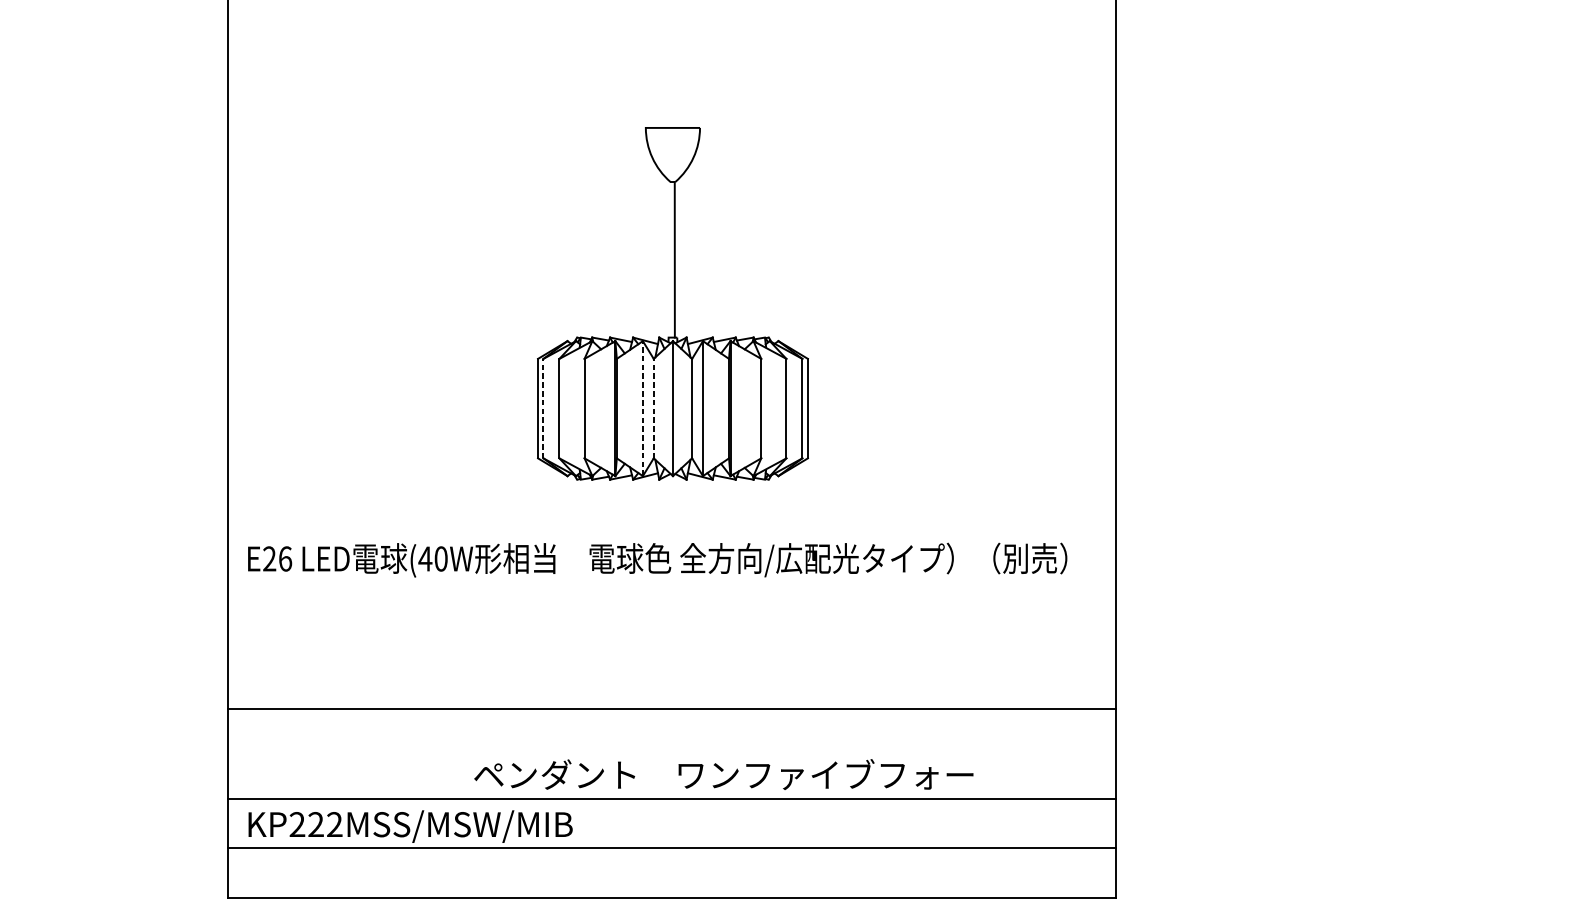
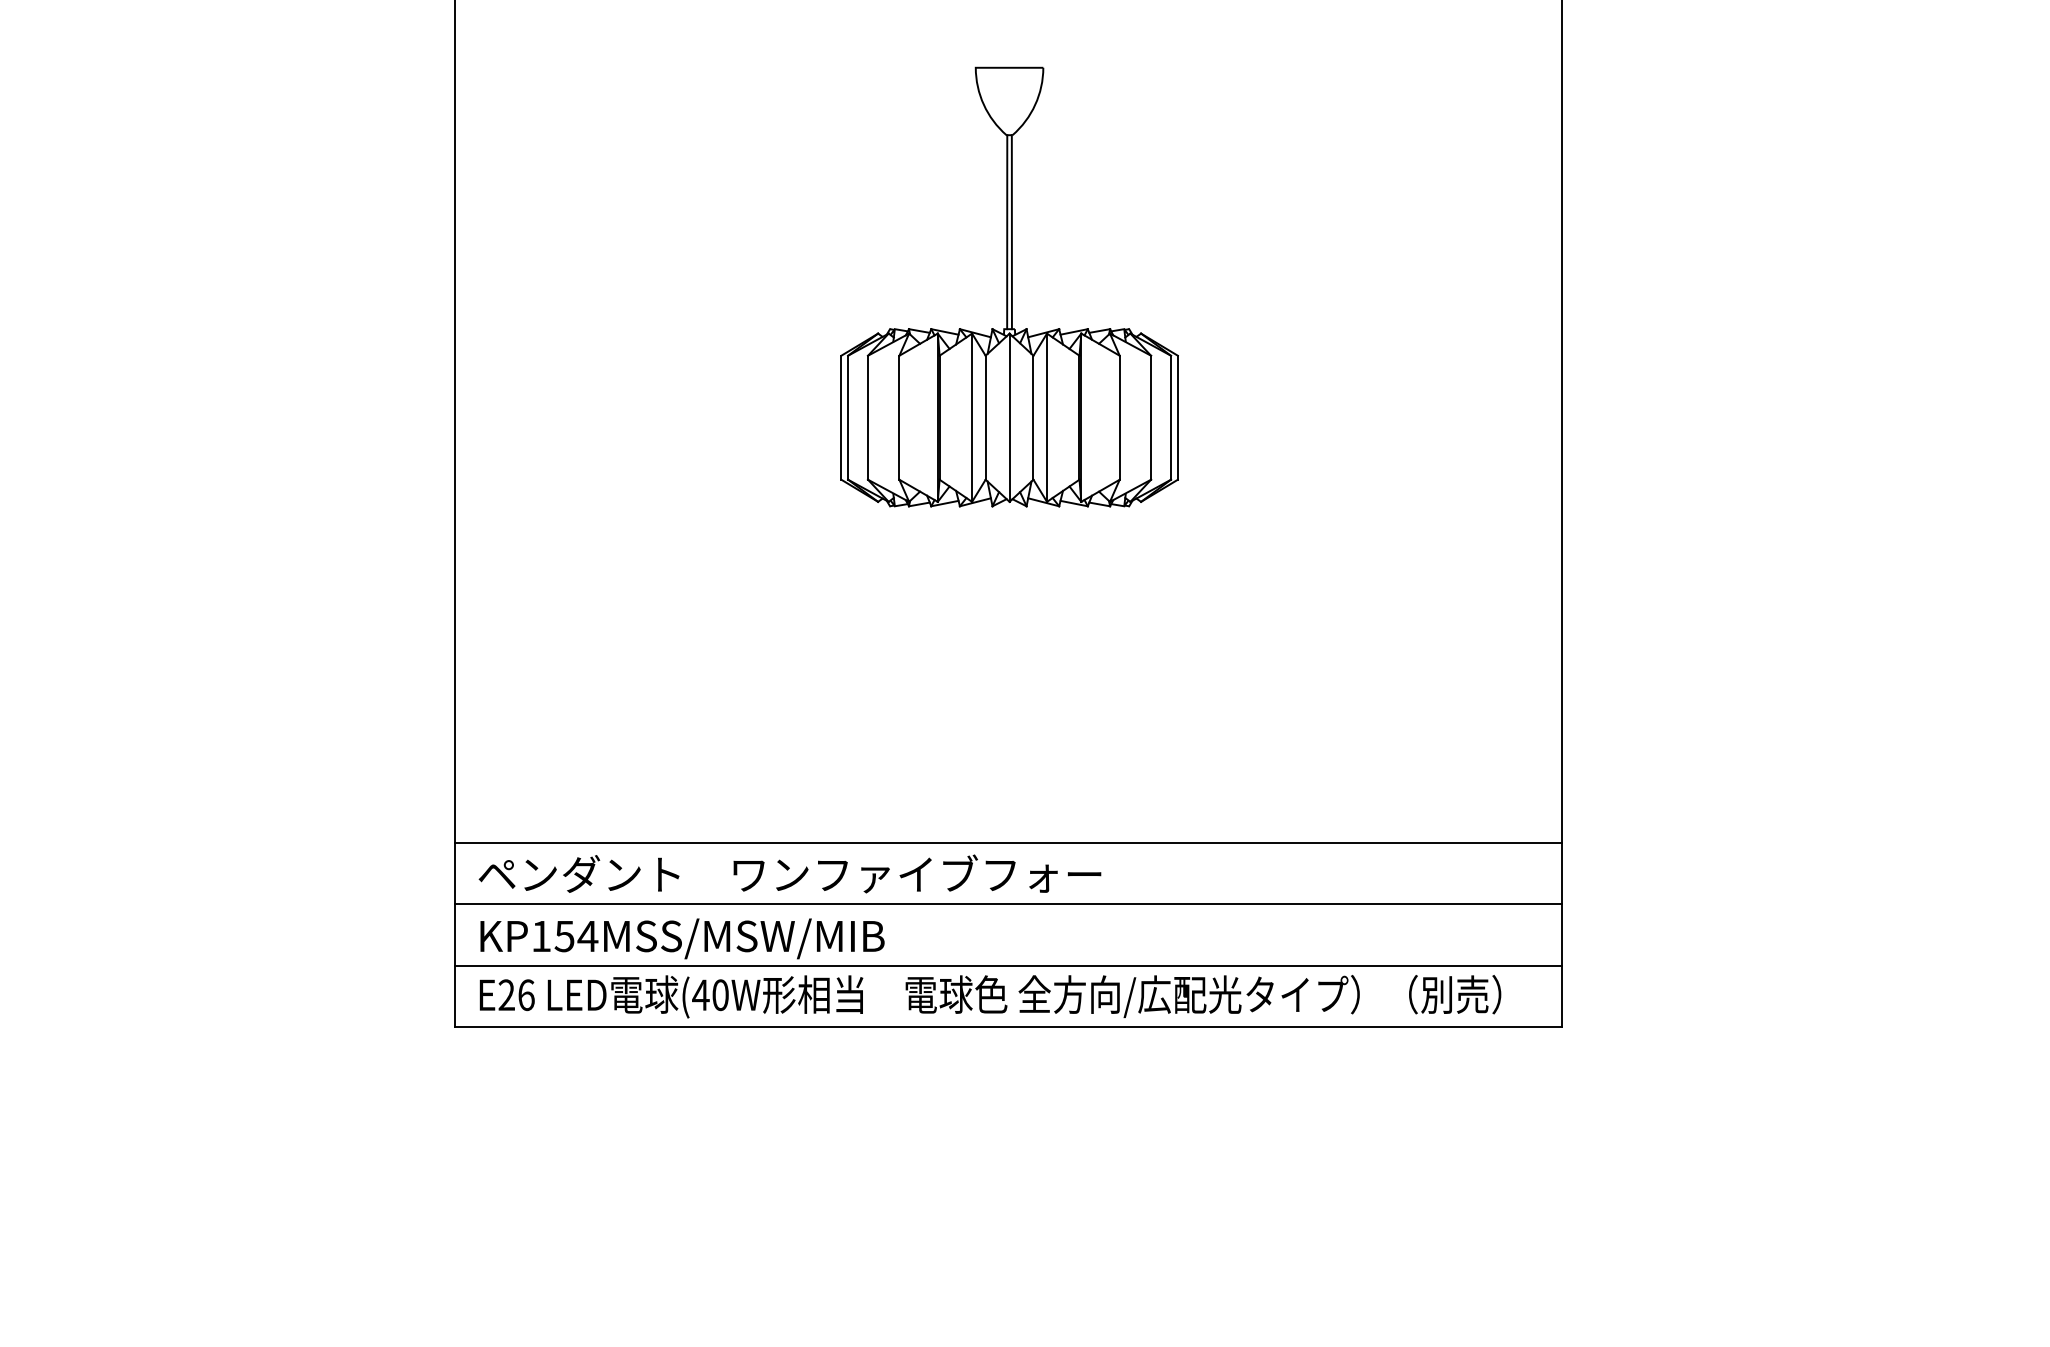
line: (671, 260) -> (1007, 232), added
line: (543, 408) -> (848, 417), dashed -> solid
line: (643, 408) -> (972, 417), dashed -> solid
line: (653, 408) -> (985, 417), dashed -> solid
text: (657, 560) -> (990, 996), moved
line: (671, 708) -> (1007, 842), moved
text: (723, 774) -> (789, 873), moved
text: (315, 824) -> (564, 936), KP222MSS/MSW/MIB -> KP154MSS/MSW/MIB

